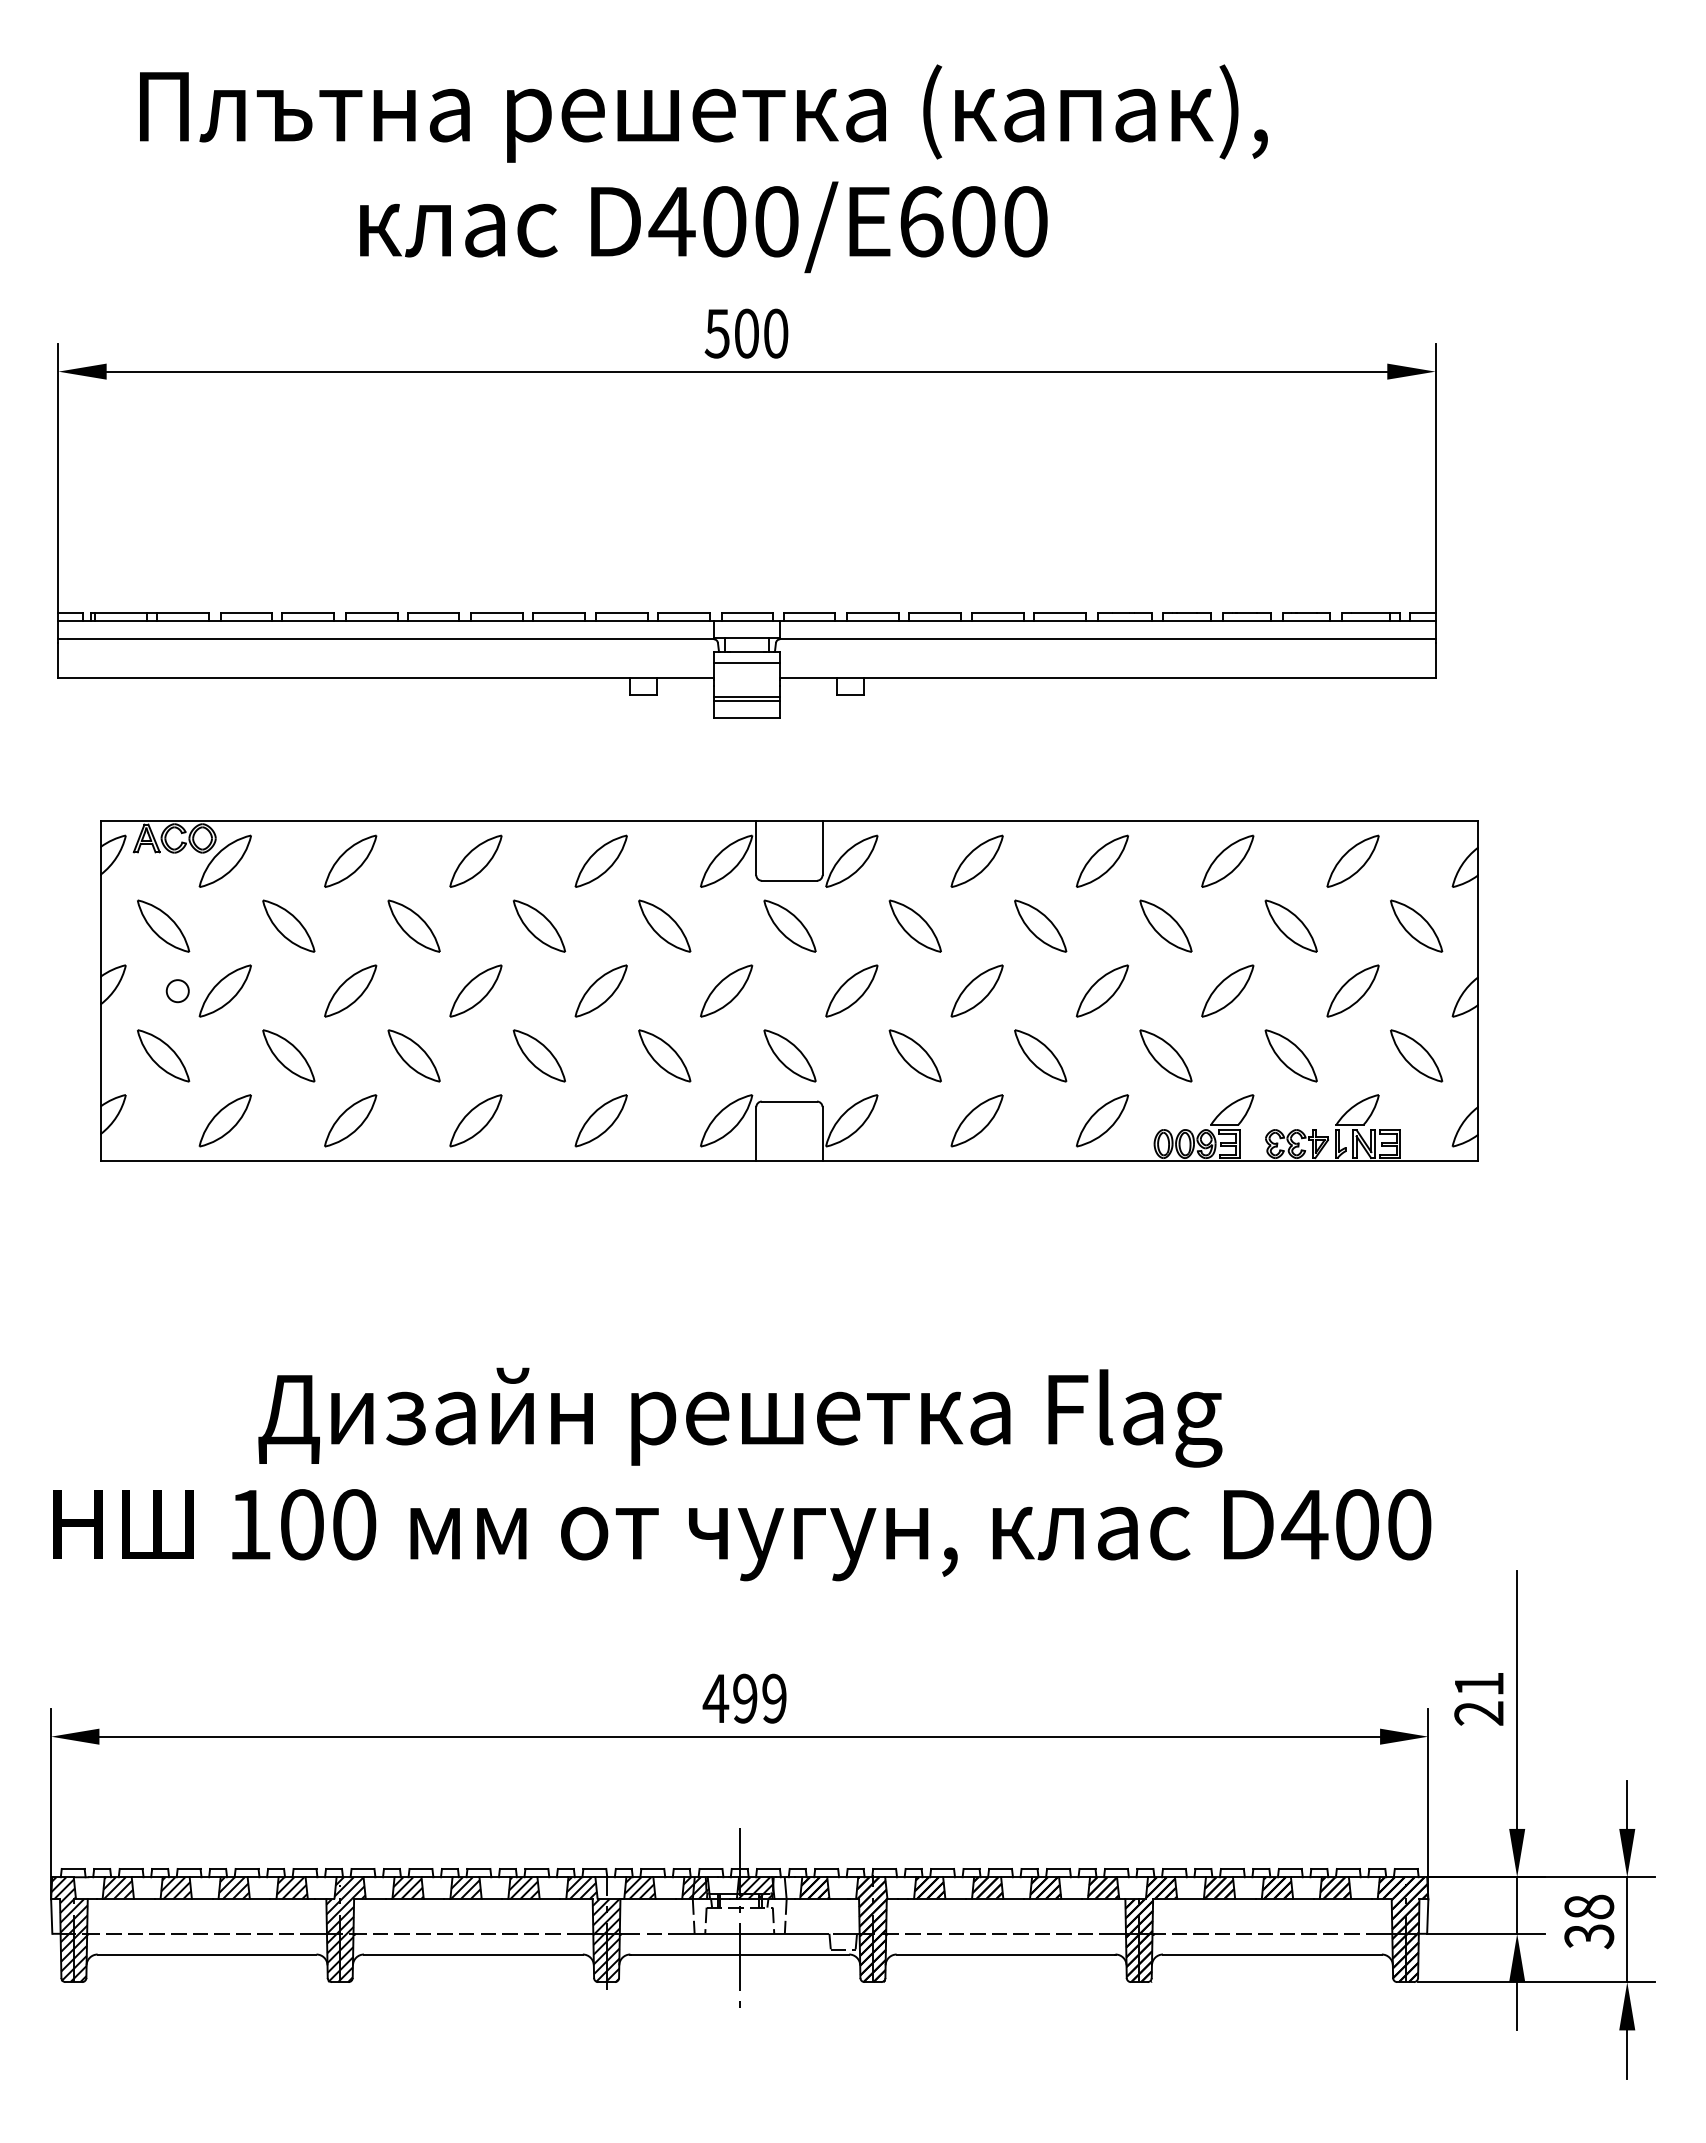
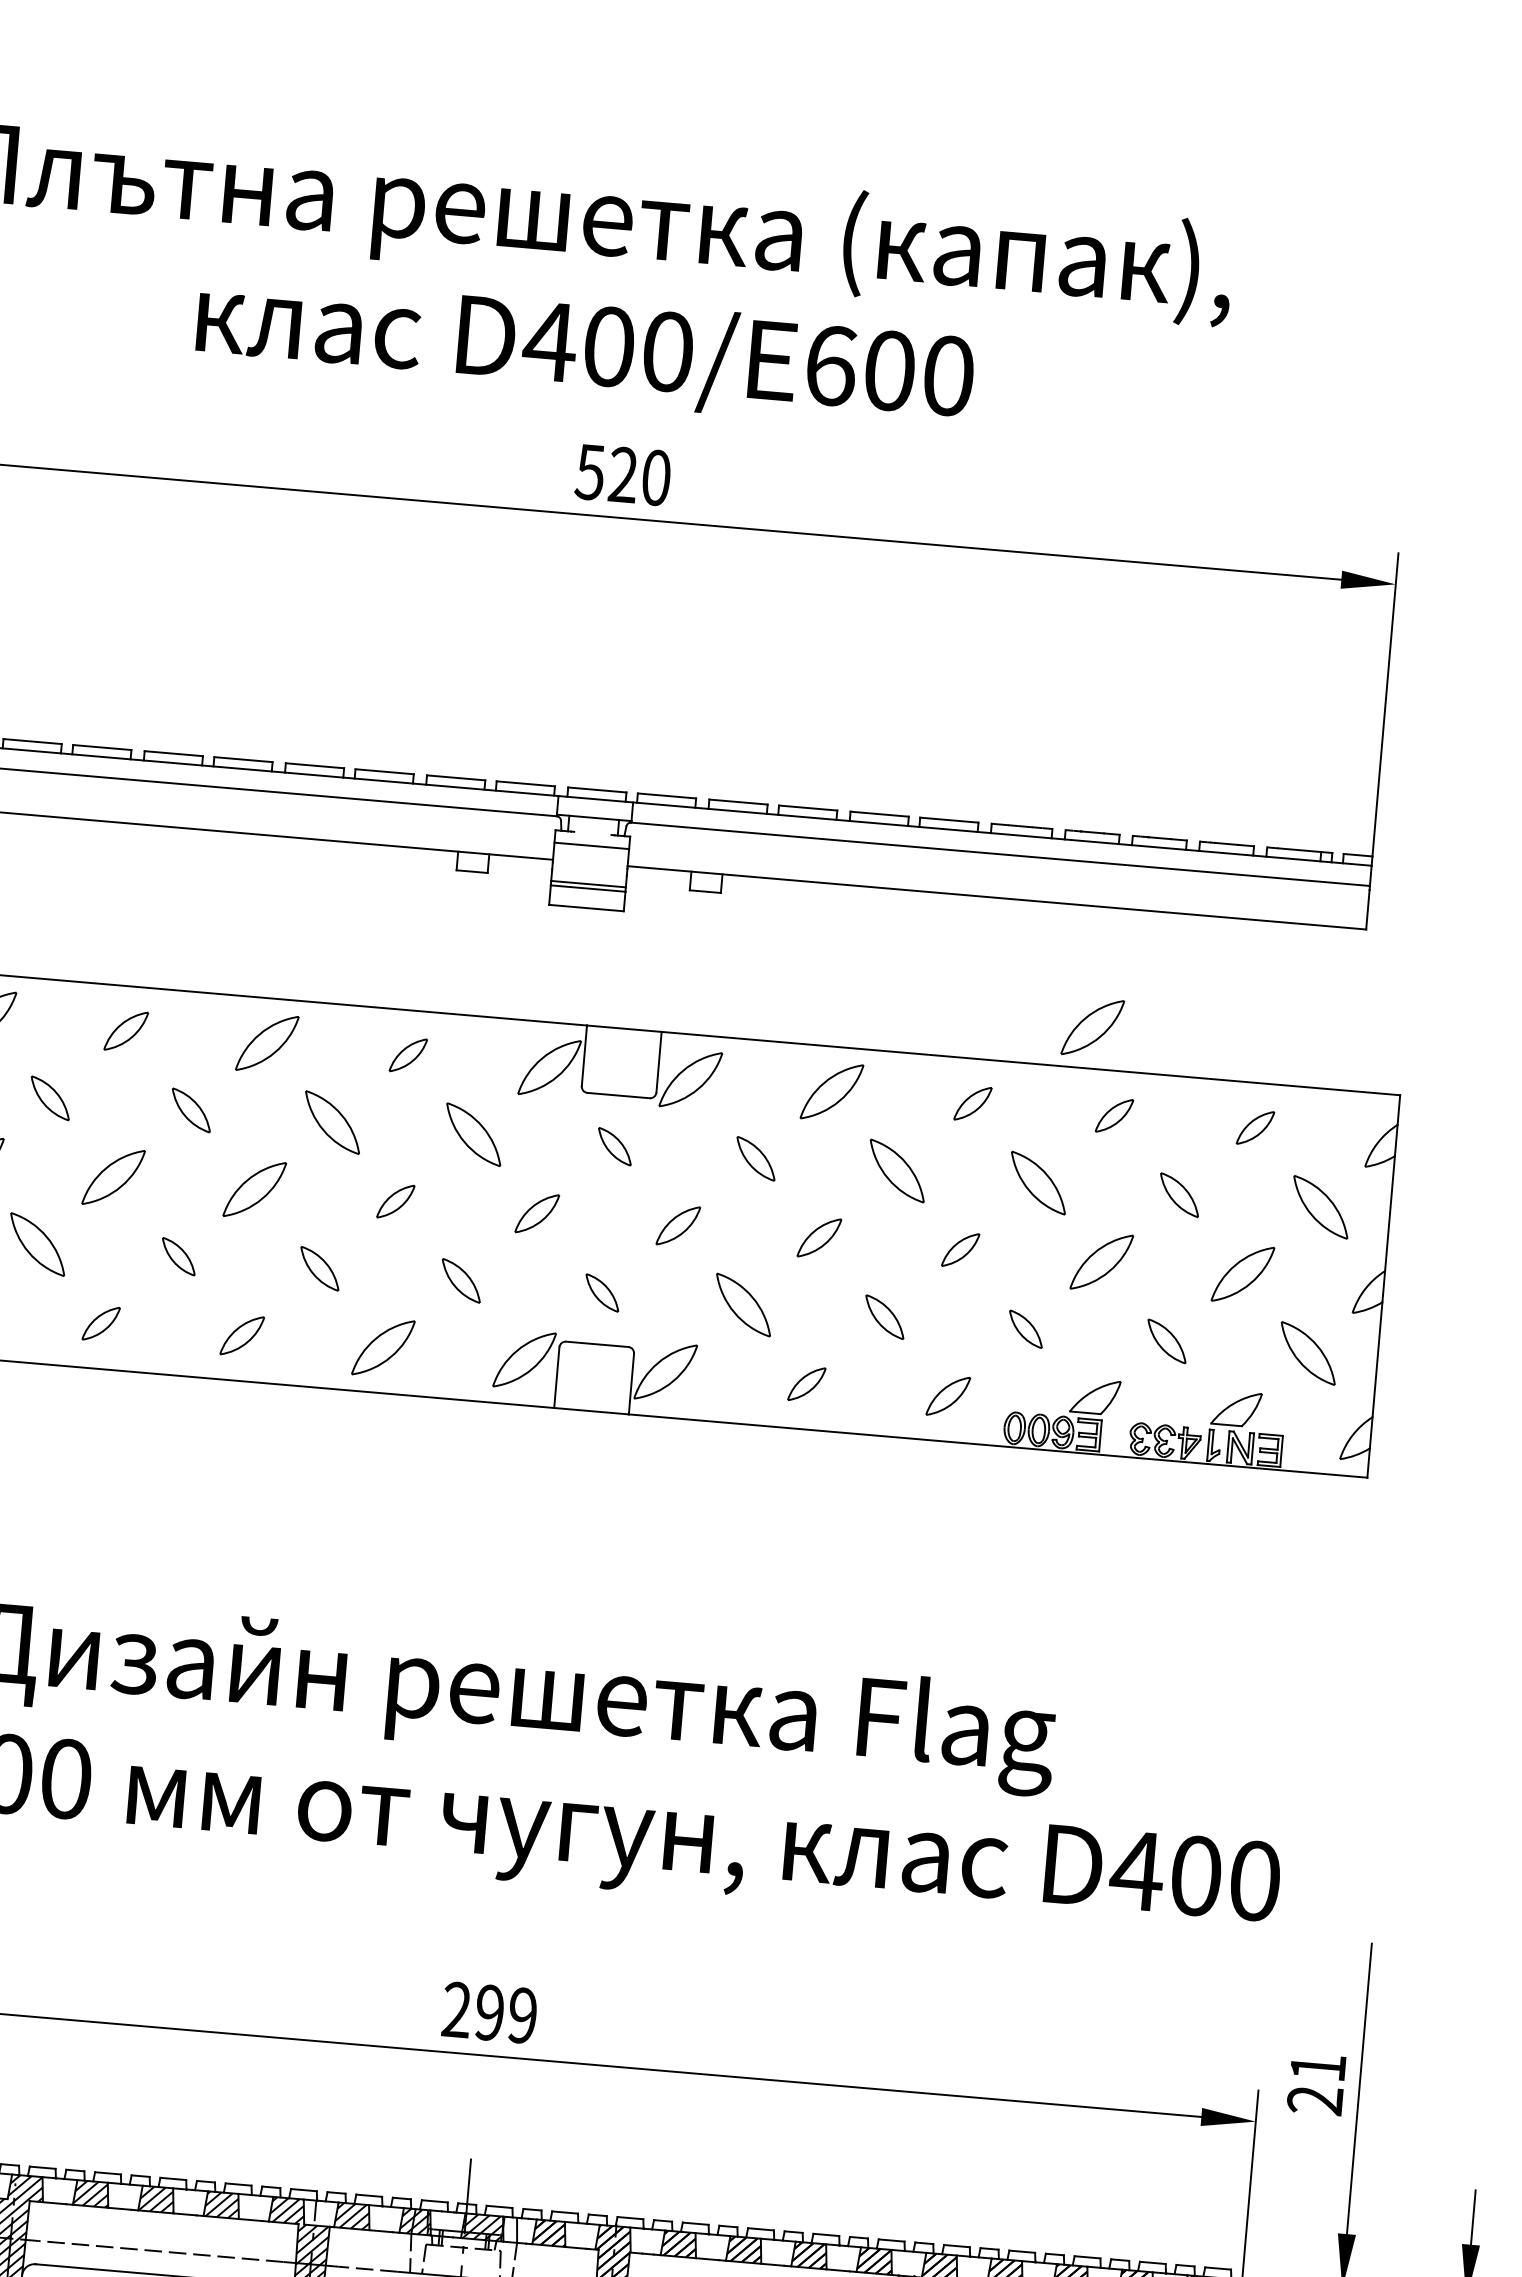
text: (746, 333) -> (623, 474), 500 -> 520
line: (746, 651) -> (592, 833), removed
part: (1201, 784) -> (1092, 1026), added
part: (350, 860) -> (126, 1030), size x0.7
part: (600, 860) -> (407, 1054), size x0.6
part: (1101, 860) -> (972, 1102), size x0.6
part: (1227, 860) -> (1114, 1115), size x0.6
part: (1352, 860) -> (1254, 1127), size x0.6
part: (288, 925) -> (49, 1097), size x0.7
part: (413, 925) -> (190, 1109), size x0.7
part: (789, 925) -> (614, 1145), size x0.6
part: (914, 925) -> (755, 1158), size x0.7
part: (1290, 925) -> (1178, 1194), size x0.7
part: (600, 990) -> (395, 1200), size x0.6
part: (726, 990) -> (537, 1213), size x0.7
part: (851, 990) -> (677, 1225), size x0.7
part: (976, 990) -> (818, 1237), size x0.7
part: (1102, 990) -> (960, 1249), size x0.6
part: (413, 1055) -> (178, 1256), size x0.6
part: (538, 1055) -> (319, 1268), size x0.7
part: (664, 1055) -> (460, 1280), size x0.7
part: (789, 1055) -> (601, 1292), size x0.6
part: (1040, 1055) -> (884, 1316), size x0.7
part: (1165, 1055) -> (1025, 1328), size x0.6
part: (1290, 1055) -> (1166, 1340), size x0.7
part: (350, 1120) -> (100, 1323), size x0.6
part: (475, 1120) -> (241, 1335), size x0.7
part: (976, 1120) -> (806, 1383), size x0.6
part: (1102, 1120) -> (948, 1395), size x0.7
text: (715, 1697) -> (456, 2008), 499 -> 299

